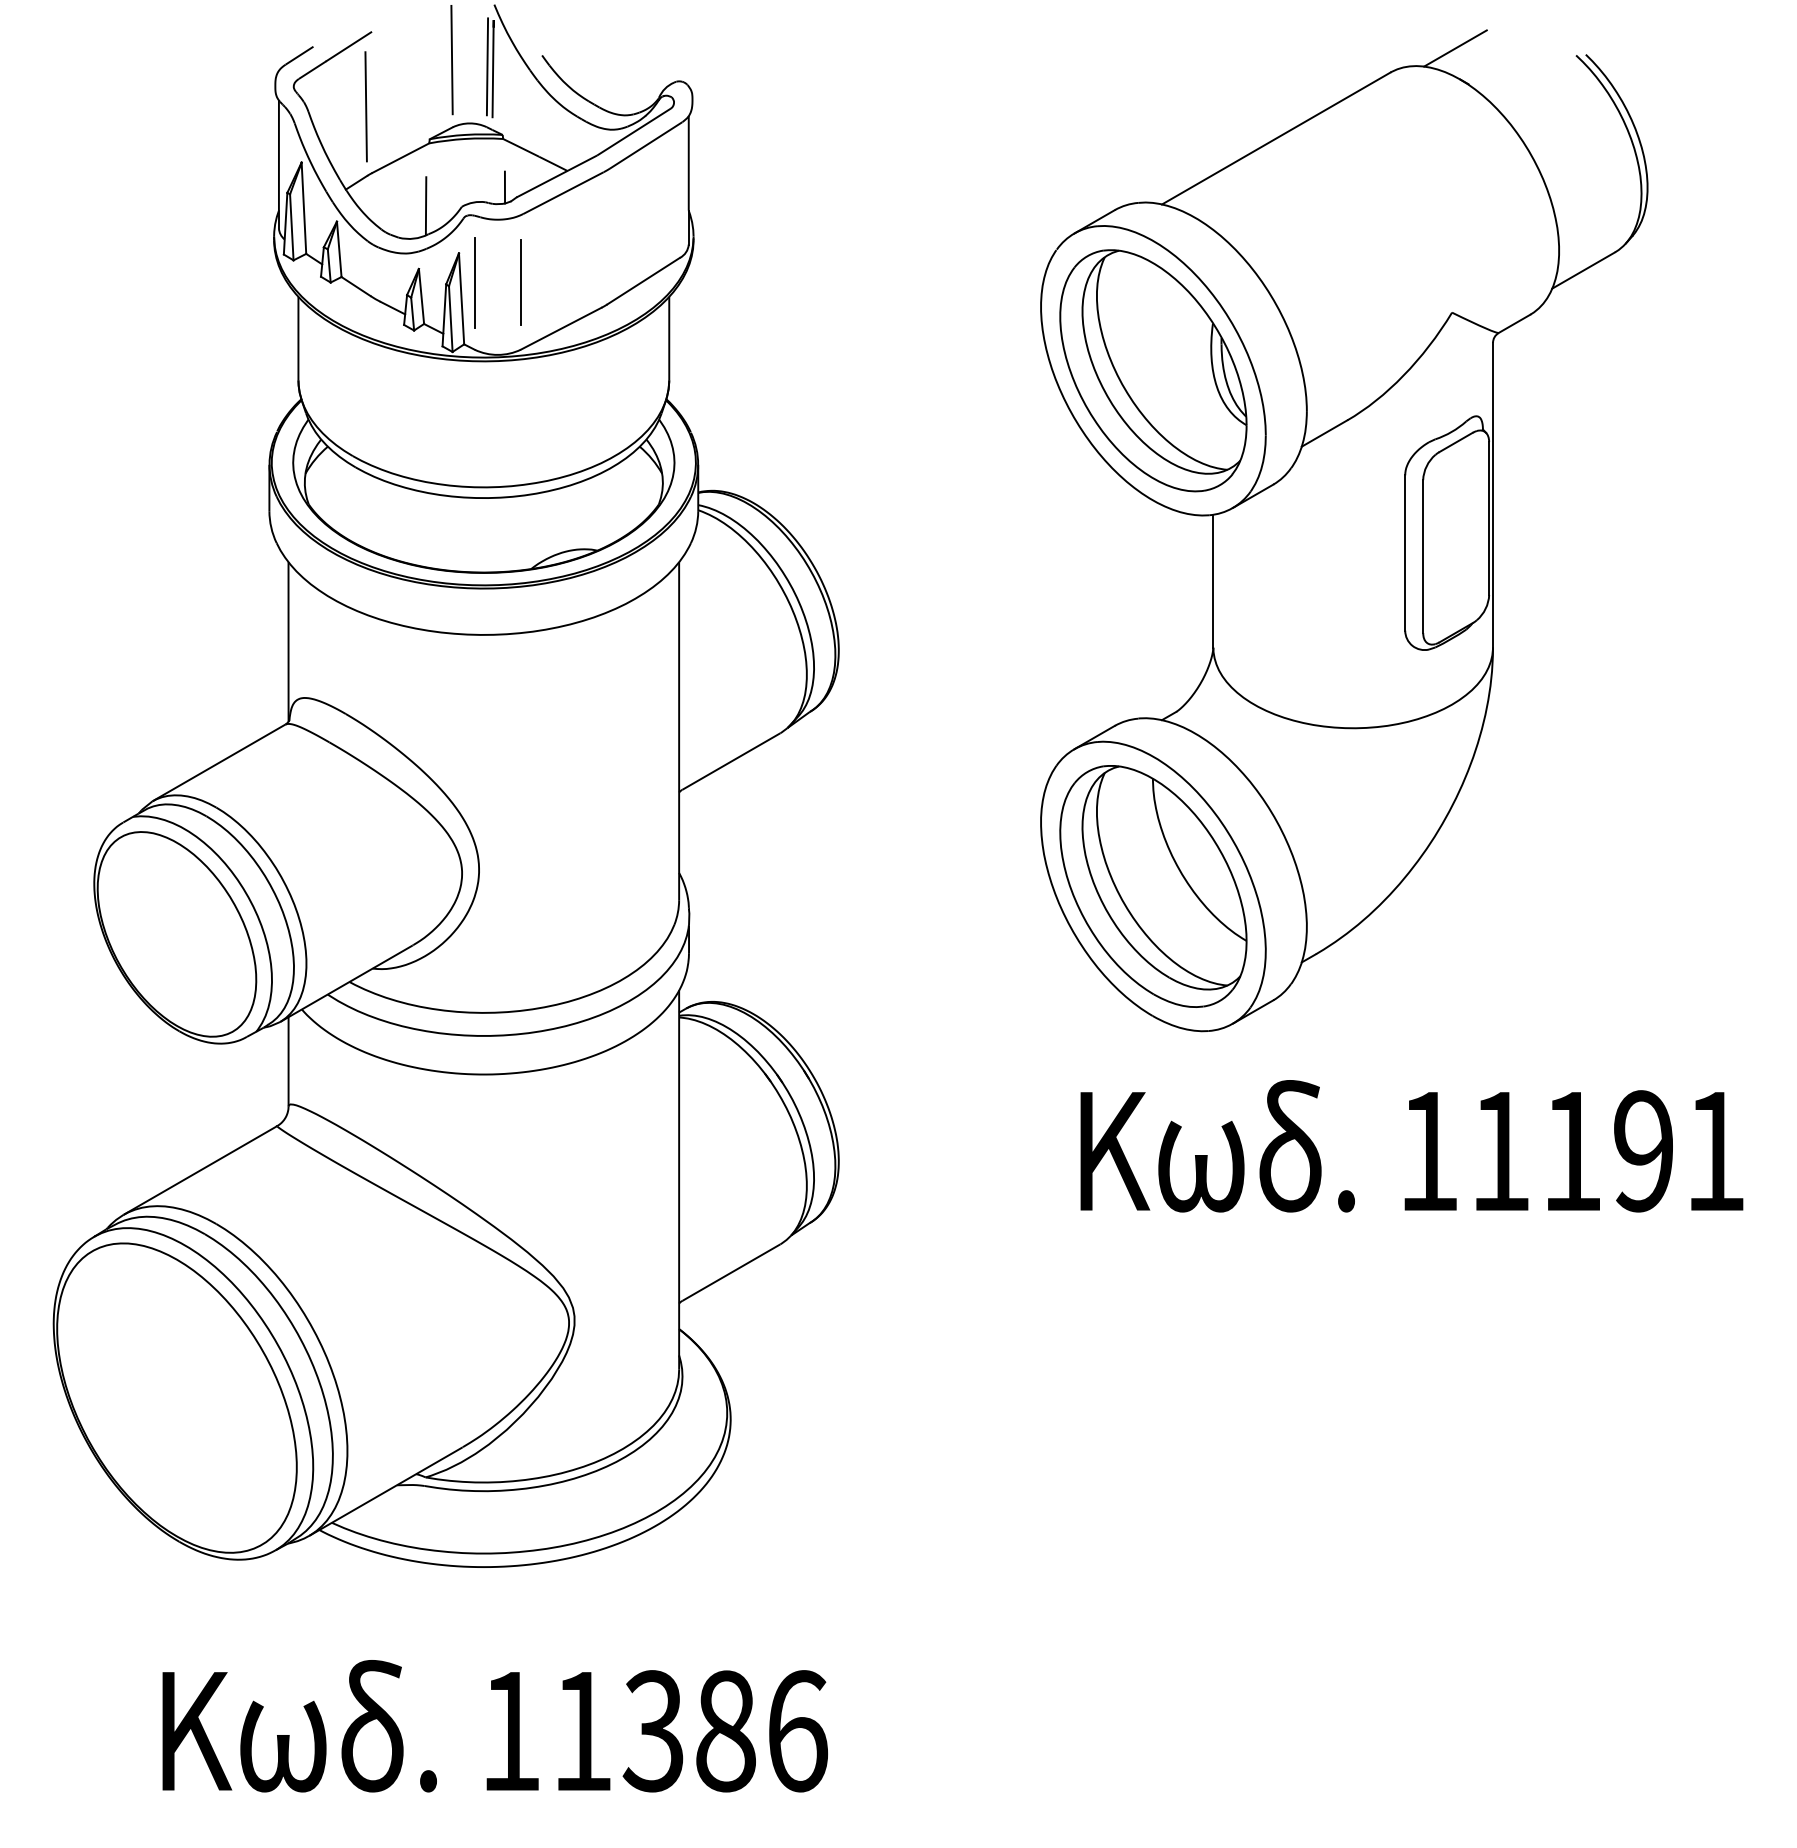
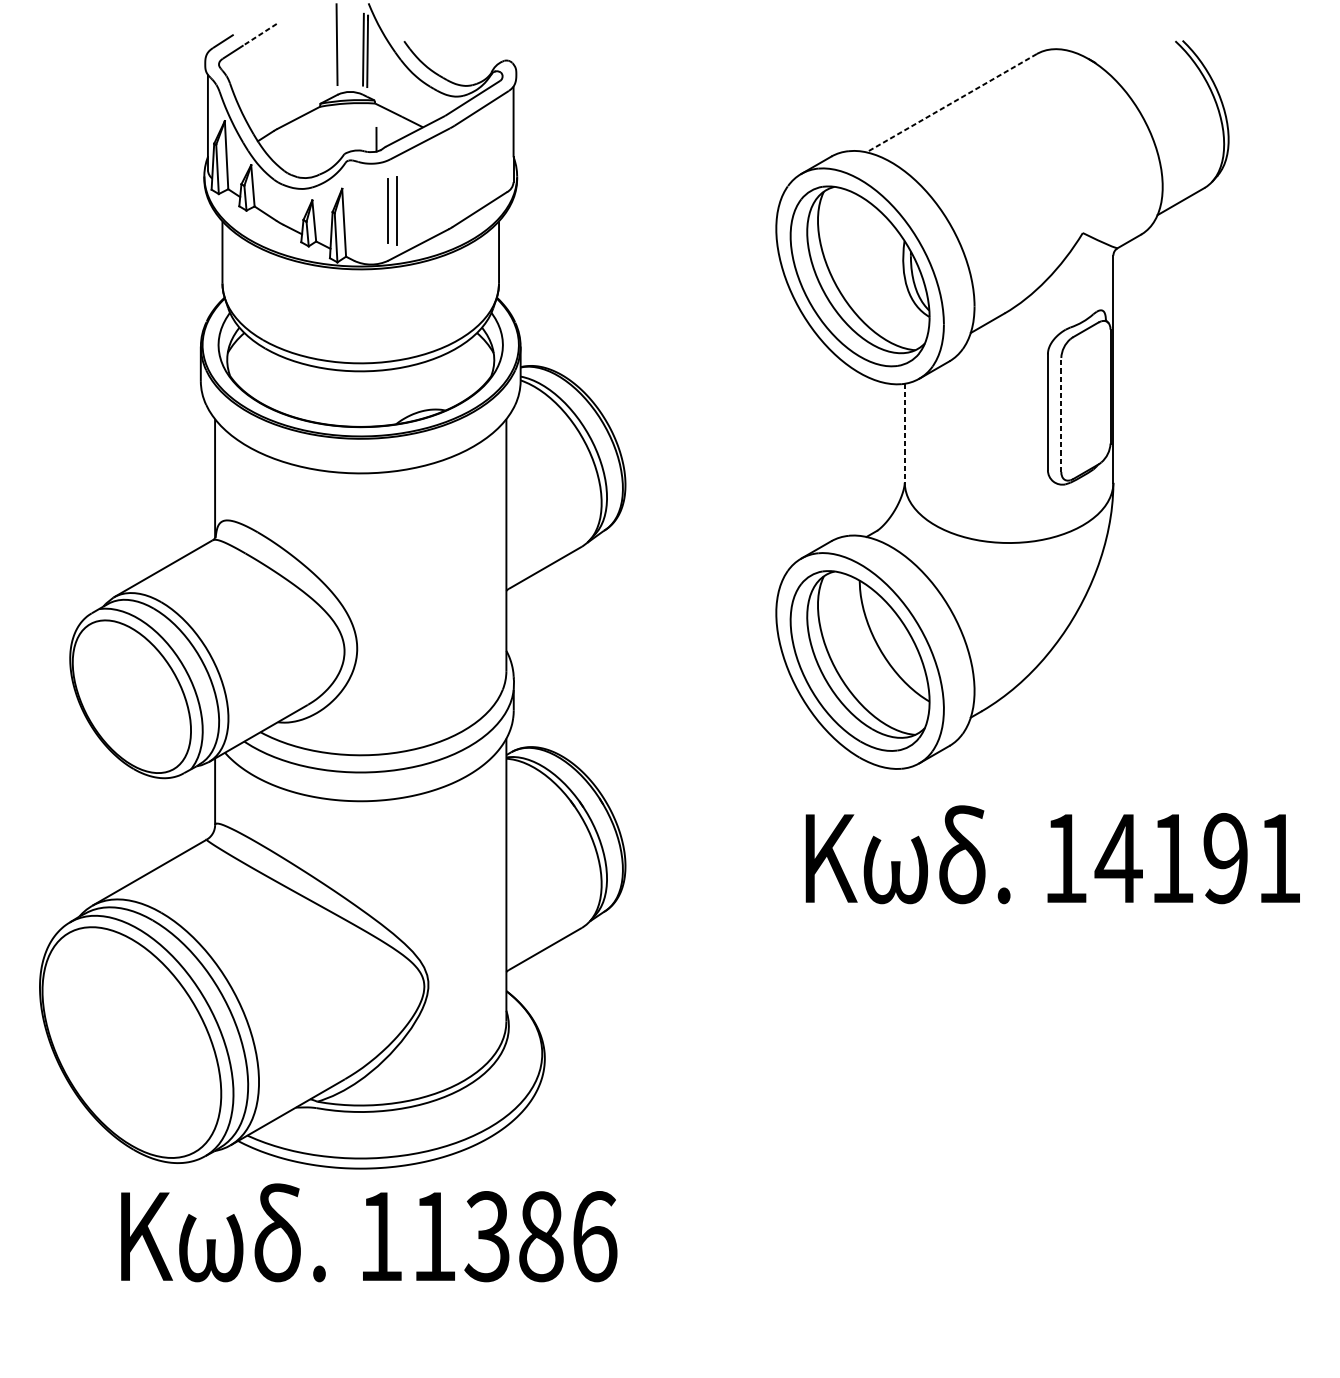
line: (348, 46) -> (259, 34), solid -> dashed
line: (1455, 48) -> (1085, 36), removed
line: (365, 106) -> (272, 79), removed
line: (1276, 138) -> (951, 103), solid -> dashed
line: (425, 205) -> (317, 153), removed
line: (474, 282) -> (397, 210), moved
line: (1423, 556) -> (1061, 414), solid -> dashed
line: (1213, 581) -> (904, 433), solid -> dashed
text: (1499, 1151) -> (1118, 858), 11191 -> 14191
text: (494, 1726) -> (368, 1233), moved

